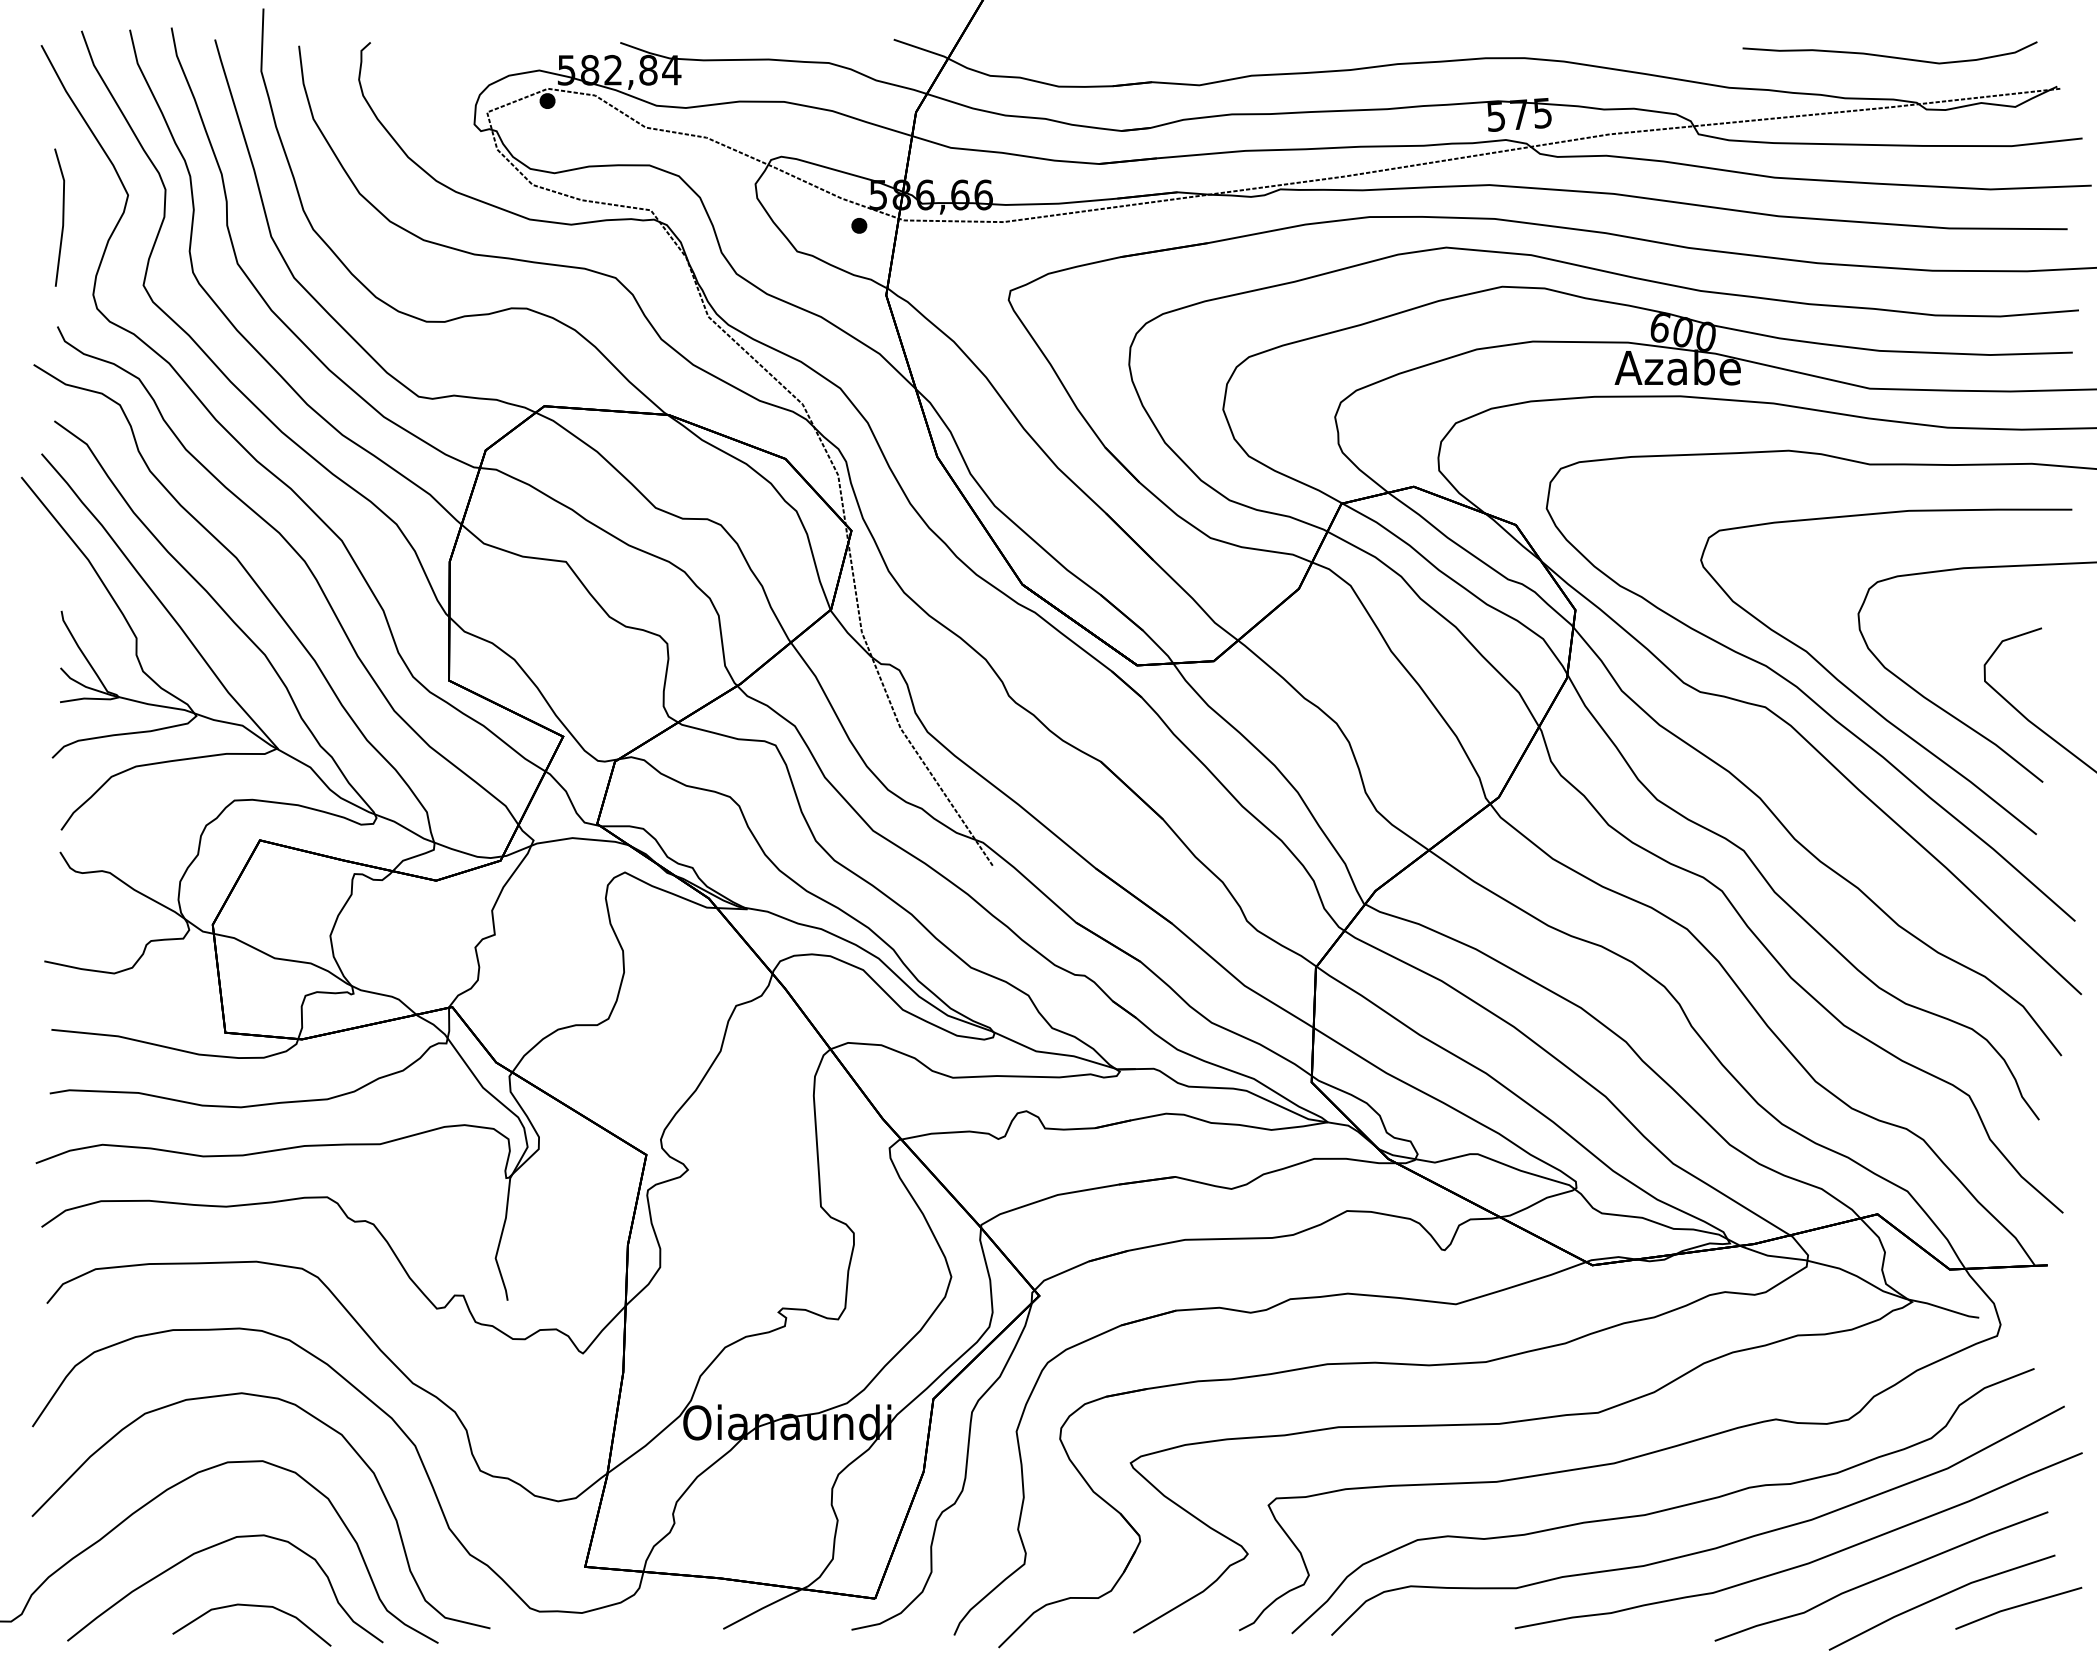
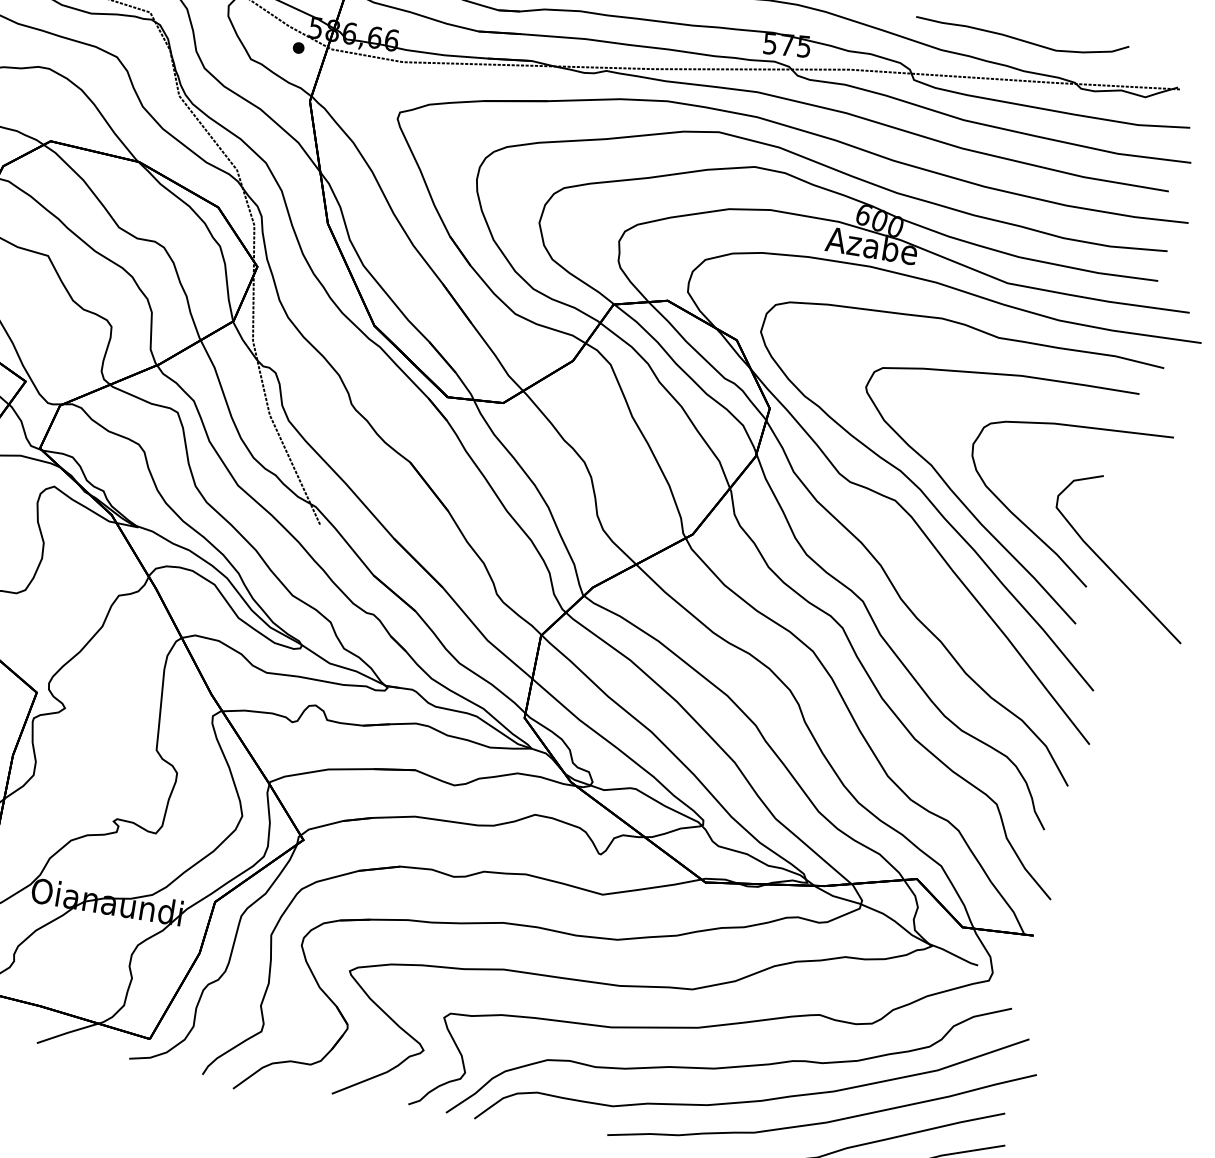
curve: (1887, 55) -> (1019, 38), moved

